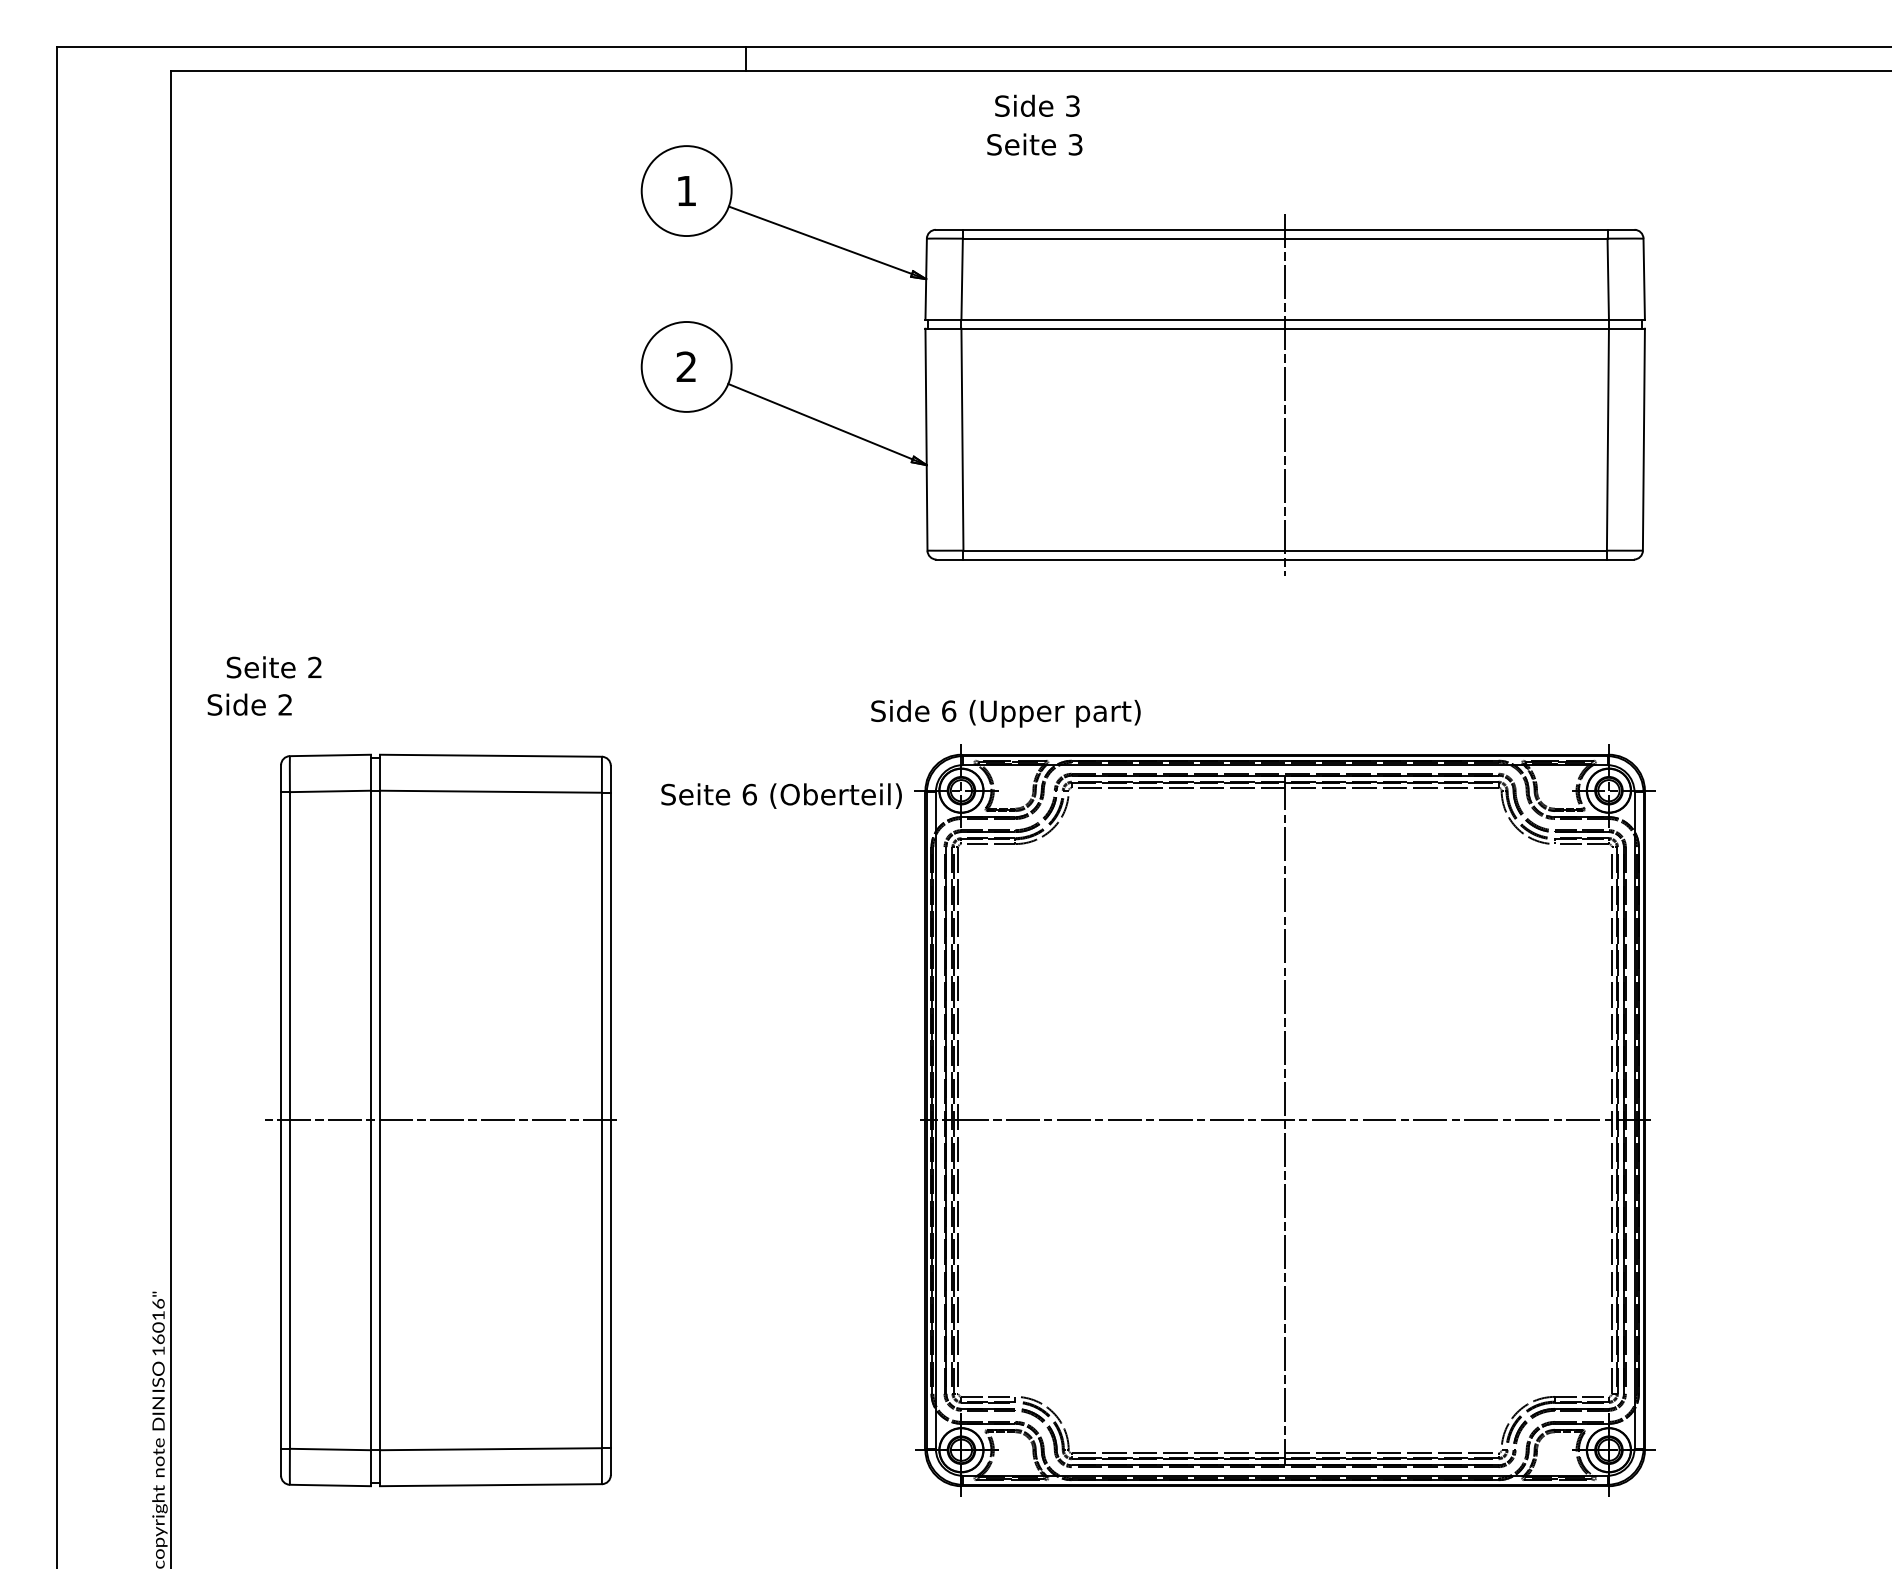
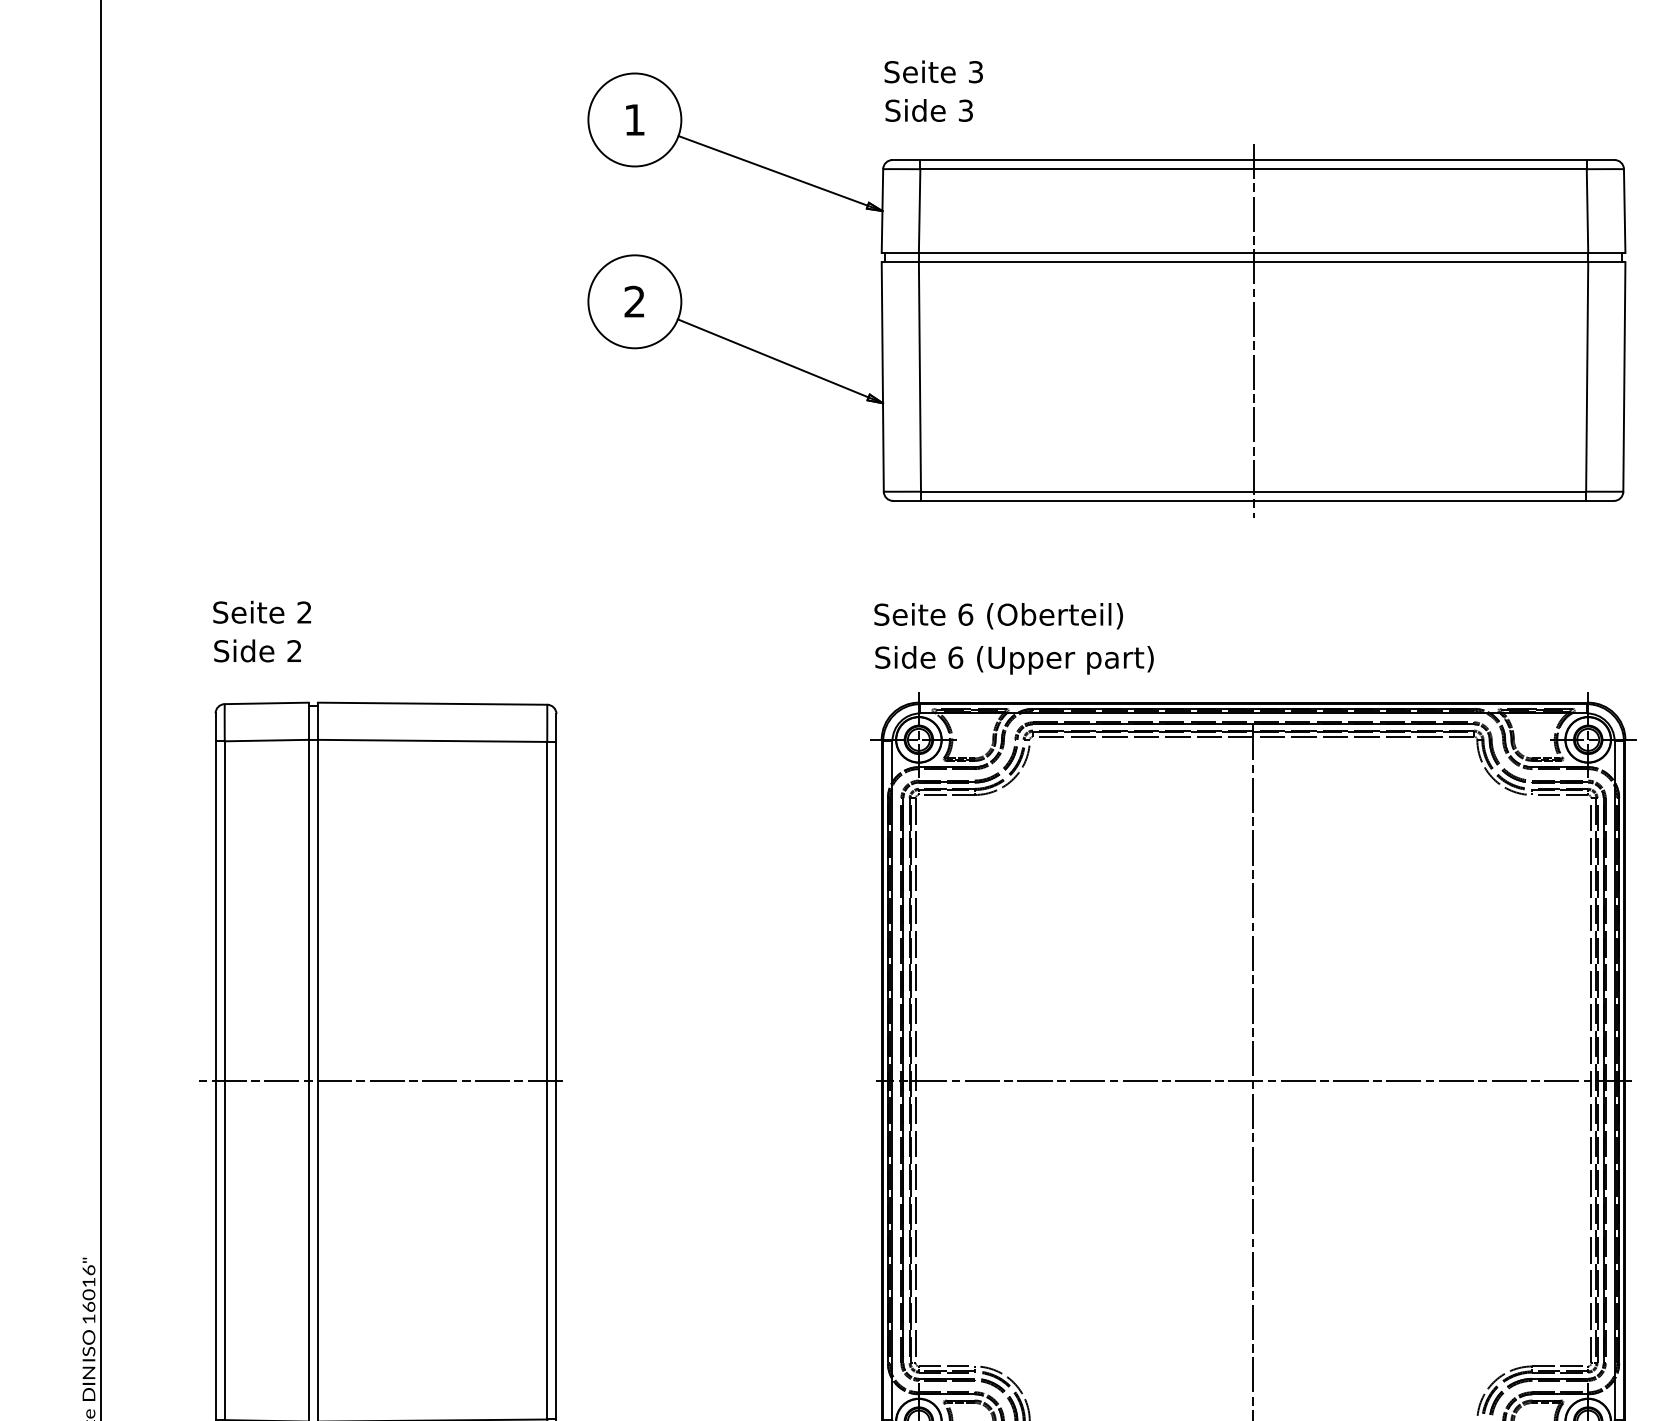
text: (1037, 105) -> (929, 110), moved
text: (1034, 144) -> (933, 71), moved
text: (273, 667) -> (261, 612), moved
text: (249, 704) -> (257, 650), moved
text: (1005, 713) -> (1014, 660), moved
text: (781, 795) -> (998, 615), moved

